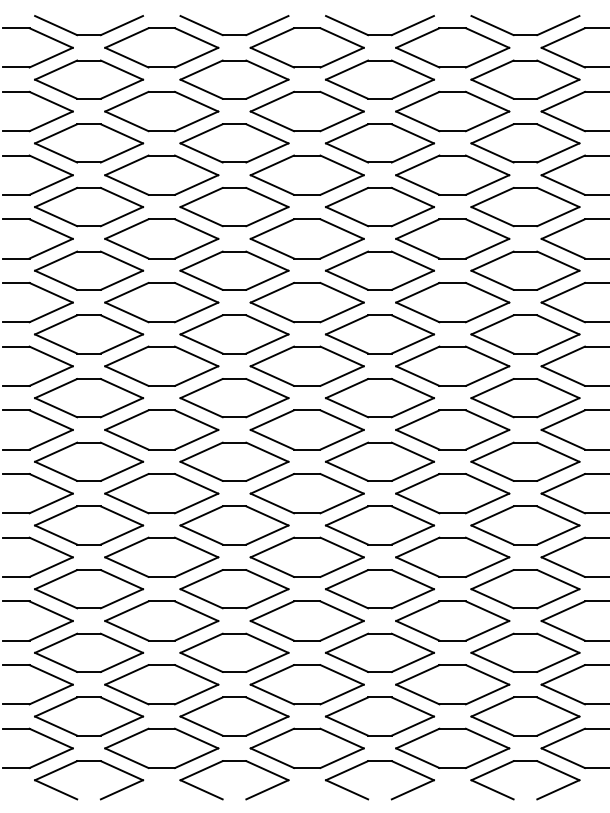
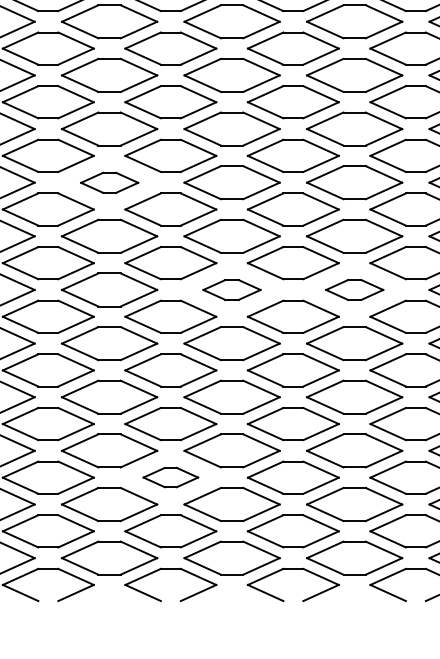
part: (161, 302) -> (109, 182), size x0.6
part: (306, 429) -> (231, 289), size x0.6
part: (452, 429) -> (354, 289), size x0.6
part: (234, 652) -> (170, 477), size x0.6

